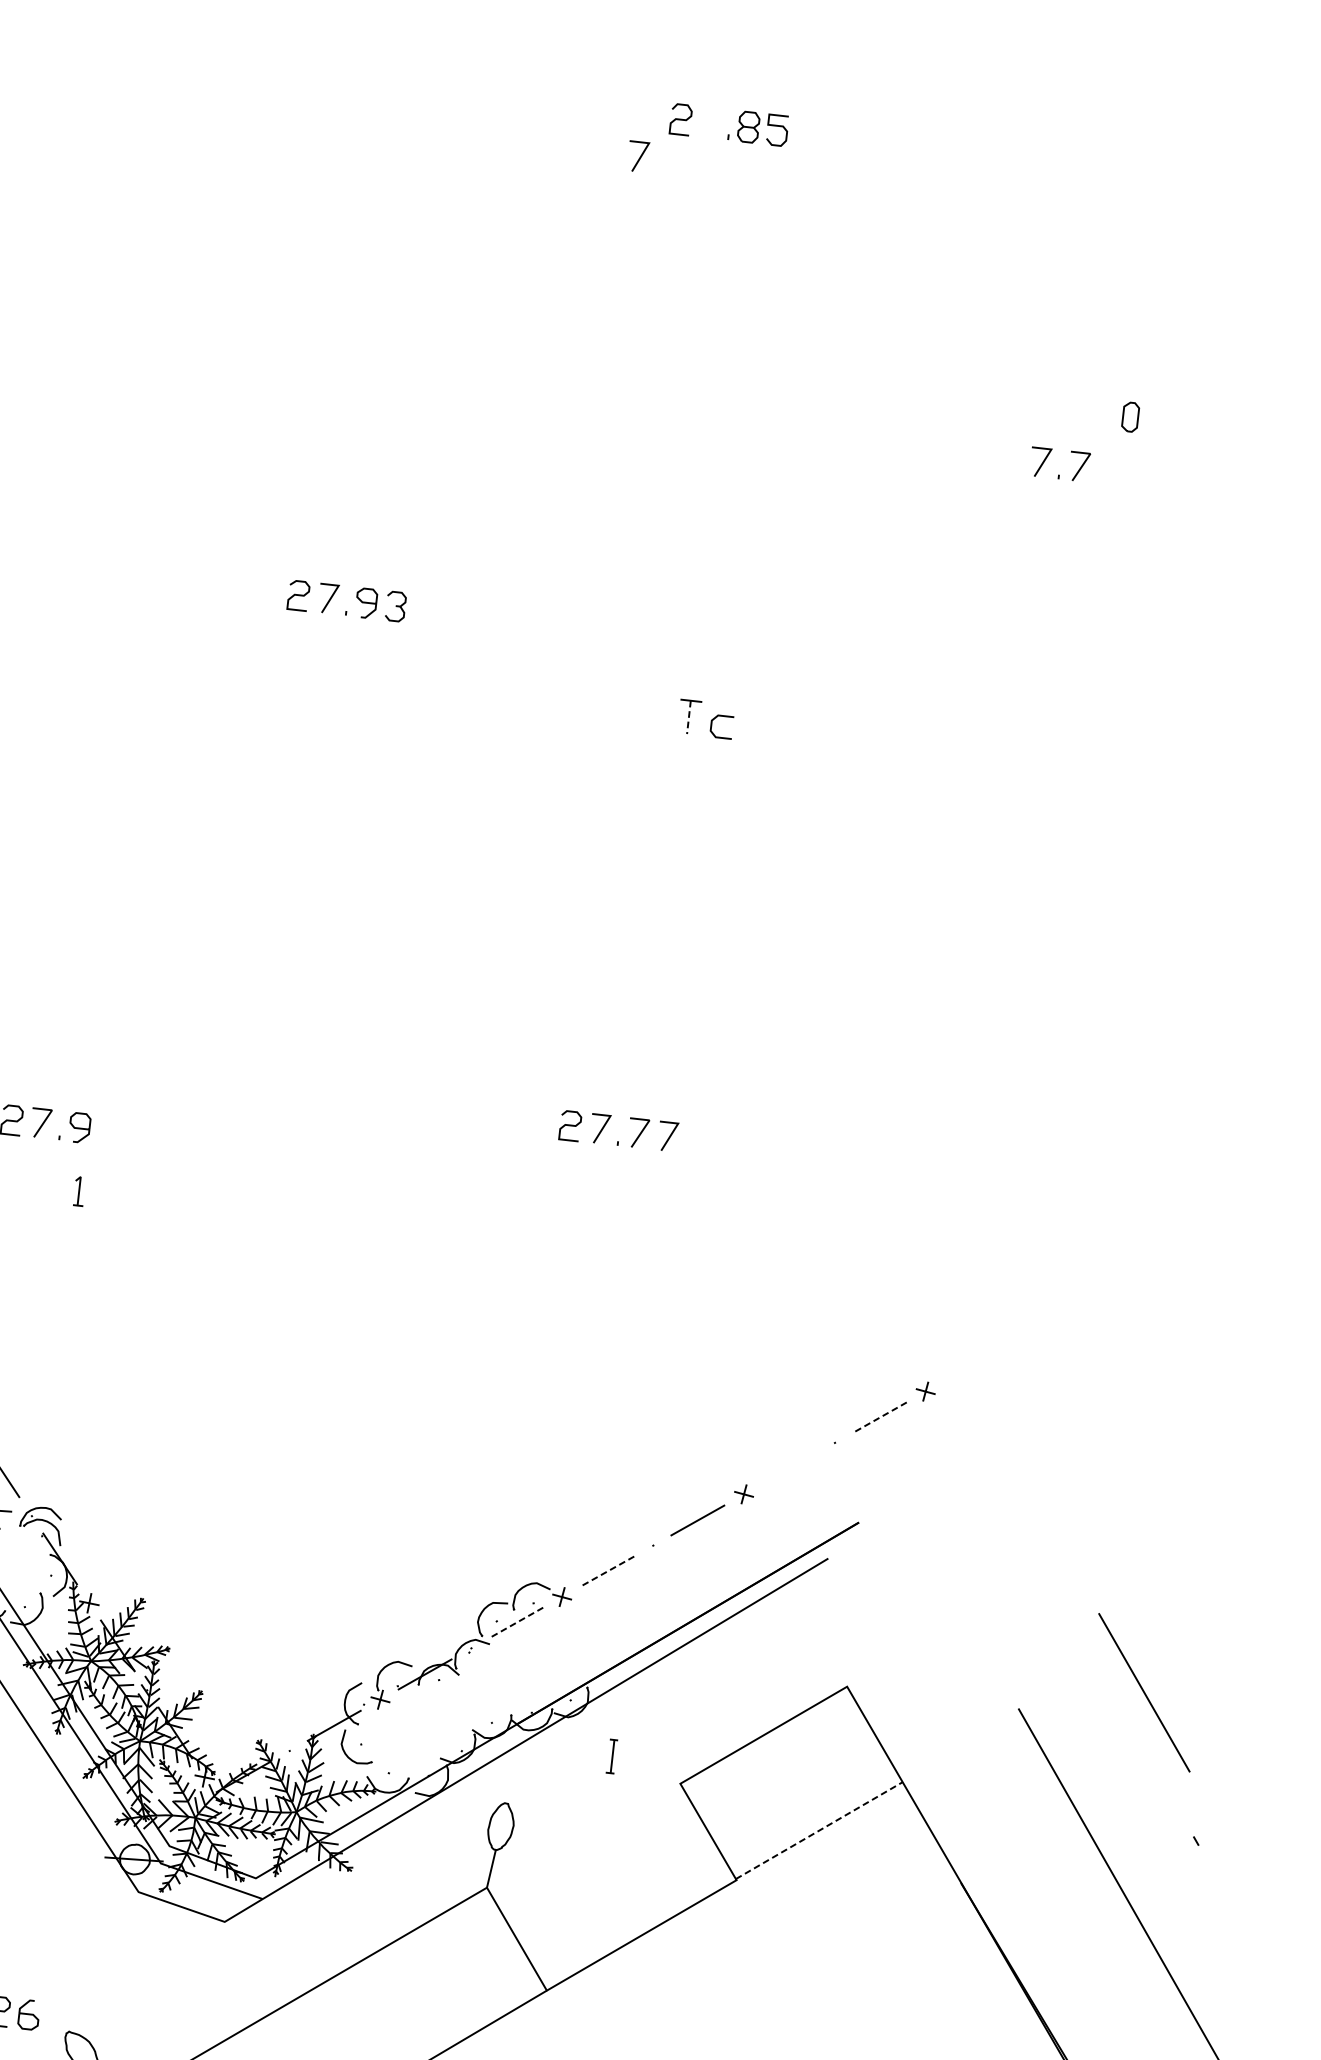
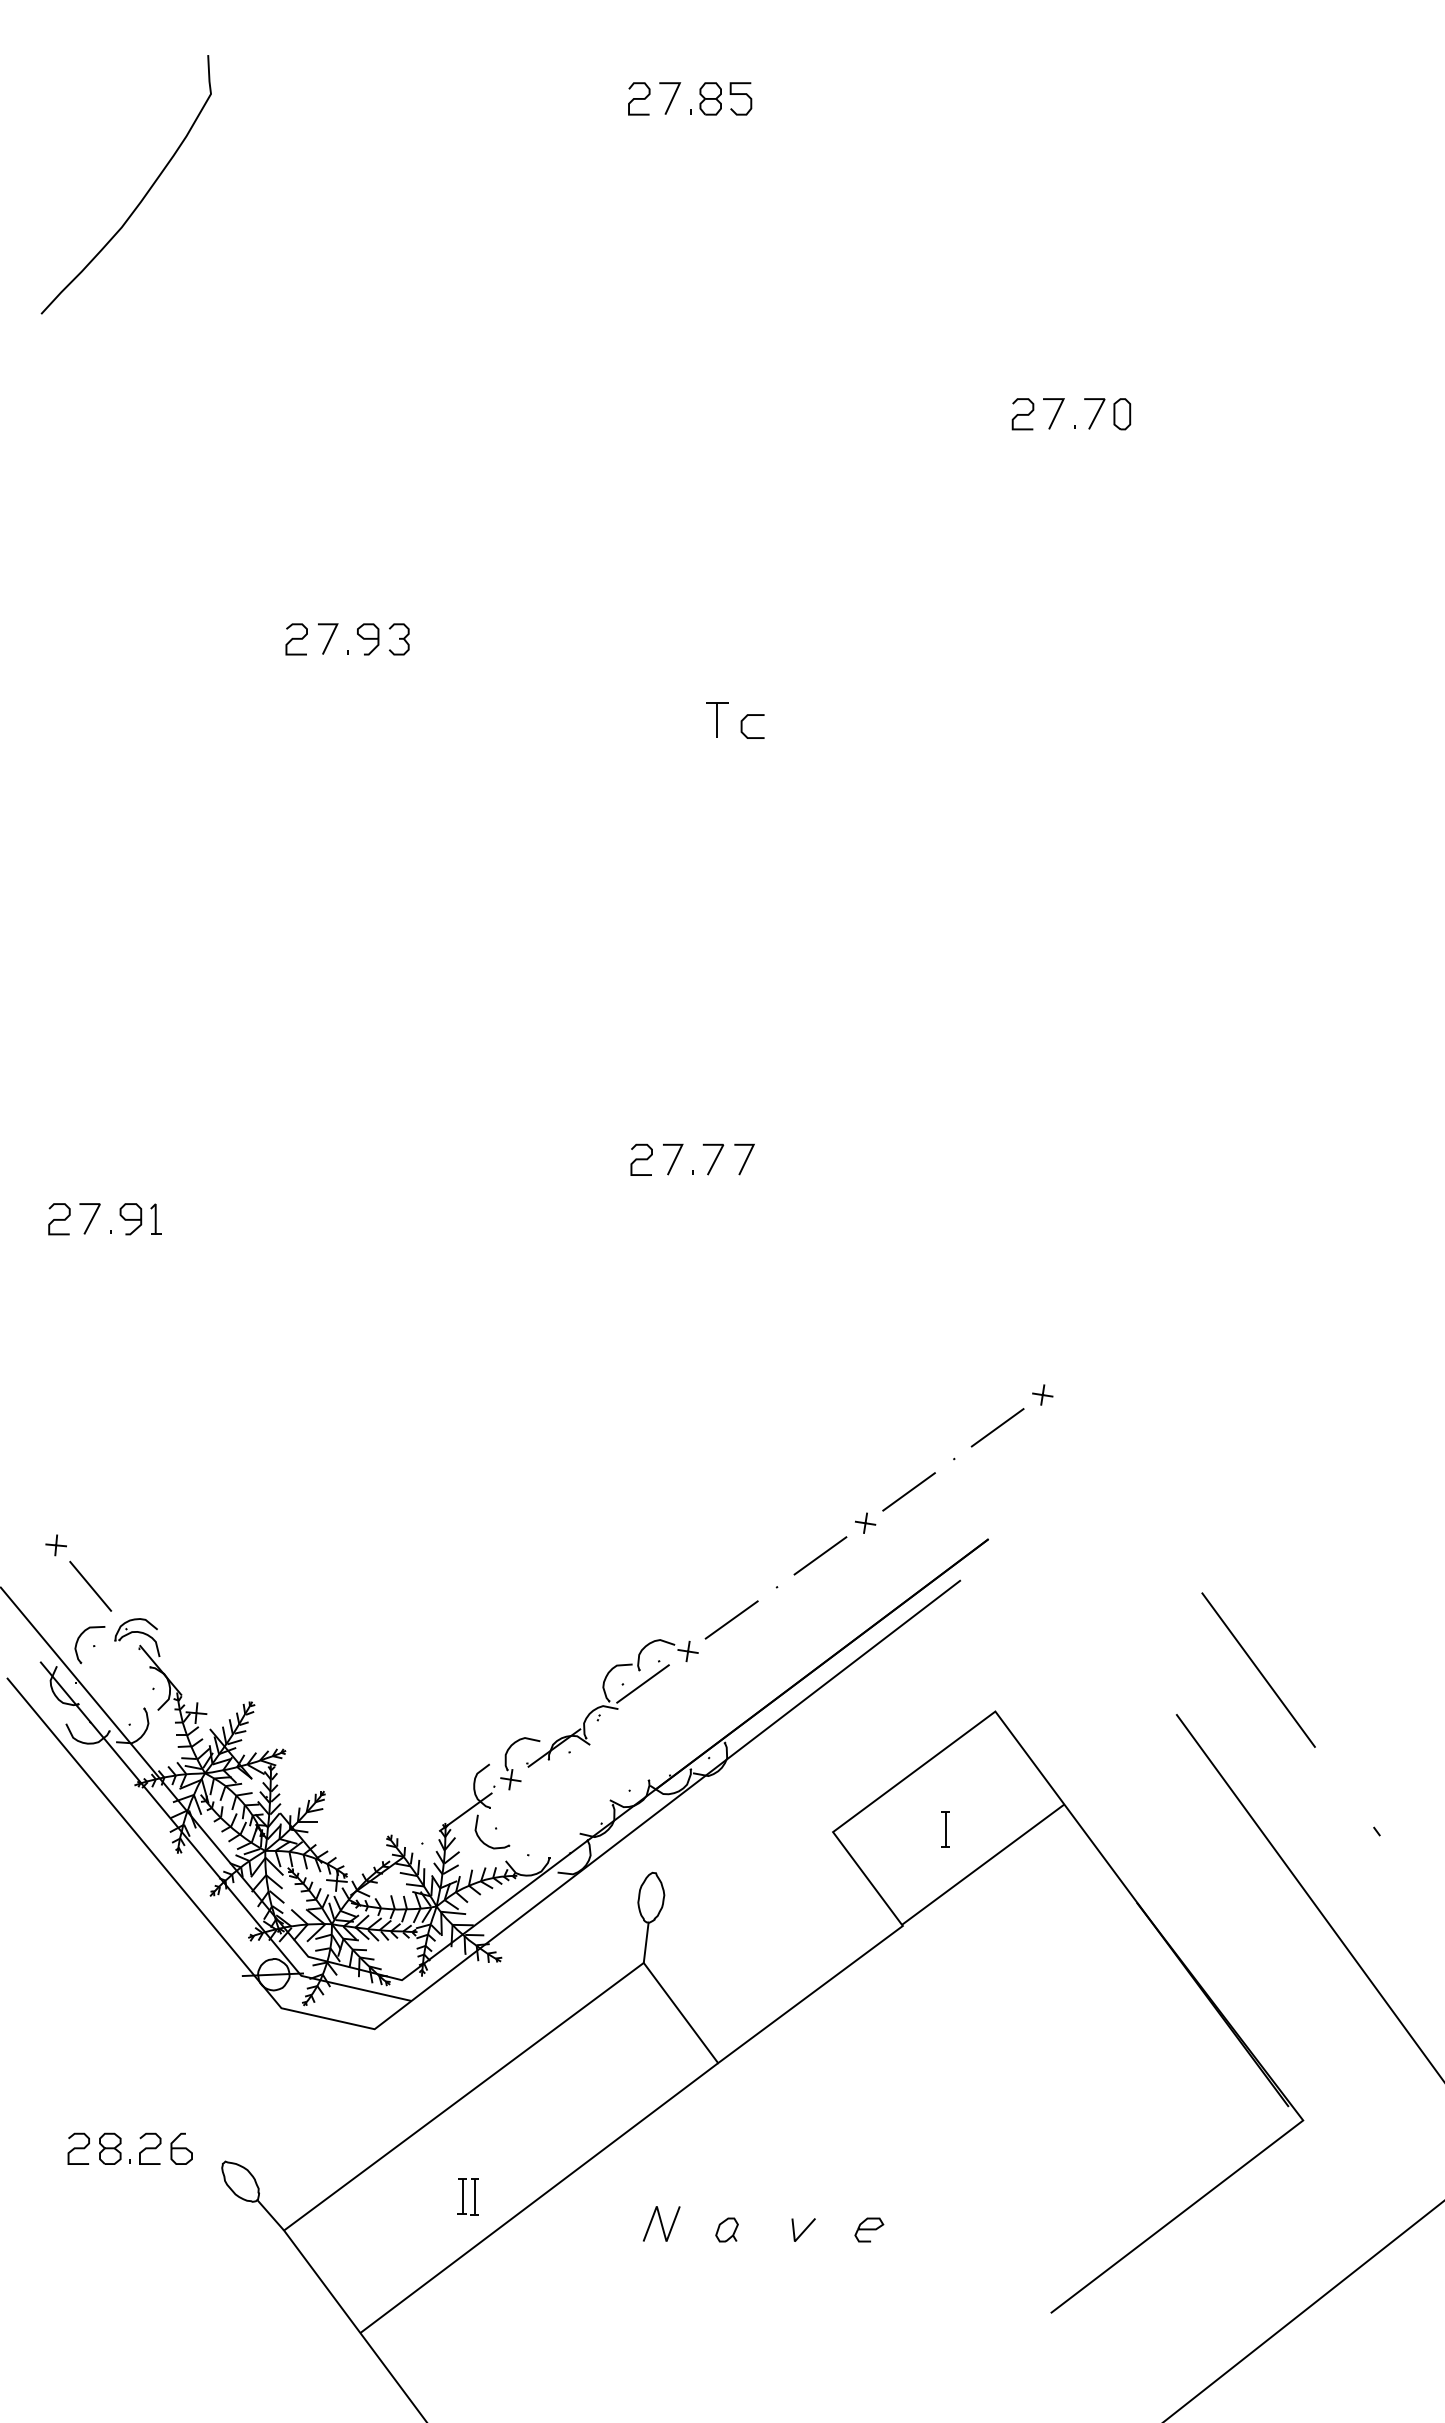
line: (639, 156) -> (671, 98), moved
curve: (200, 159) -> (143, 196), added
part: (1130, 417) -> (1122, 414), moved
curve: (1010, 459) -> (1022, 414), added
line: (689, 717) -> (717, 720), dashed -> solid
part: (79, 1190) -> (155, 1218), moved
line: (879, 1417) -> (997, 1427), dashed -> solid
line: (788, 1468) -> (908, 1491), added
line: (606, 1571) -> (731, 1619), dashed -> solid
line: (516, 1622) -> (643, 1683), dashed -> solid
line: (1144, 1692) -> (1258, 1669), moved
part: (611, 1756) -> (945, 1829), moved
line: (818, 1830) -> (982, 1864), dashed -> solid

